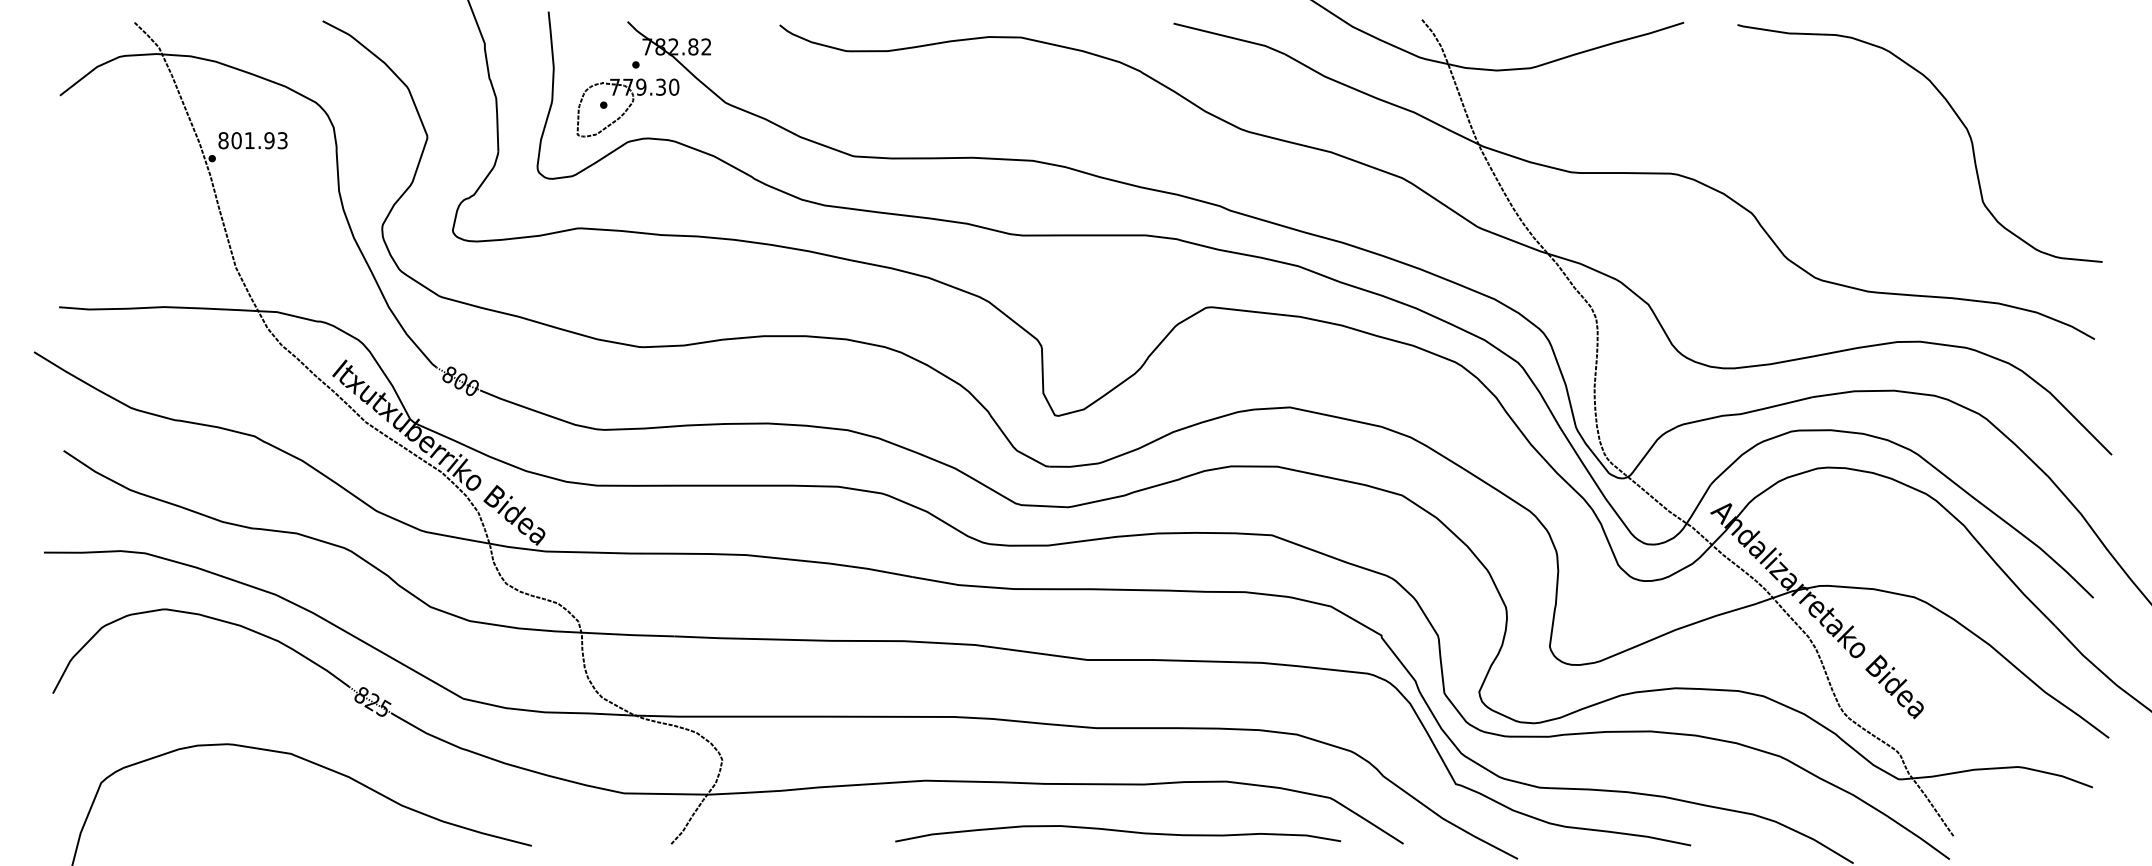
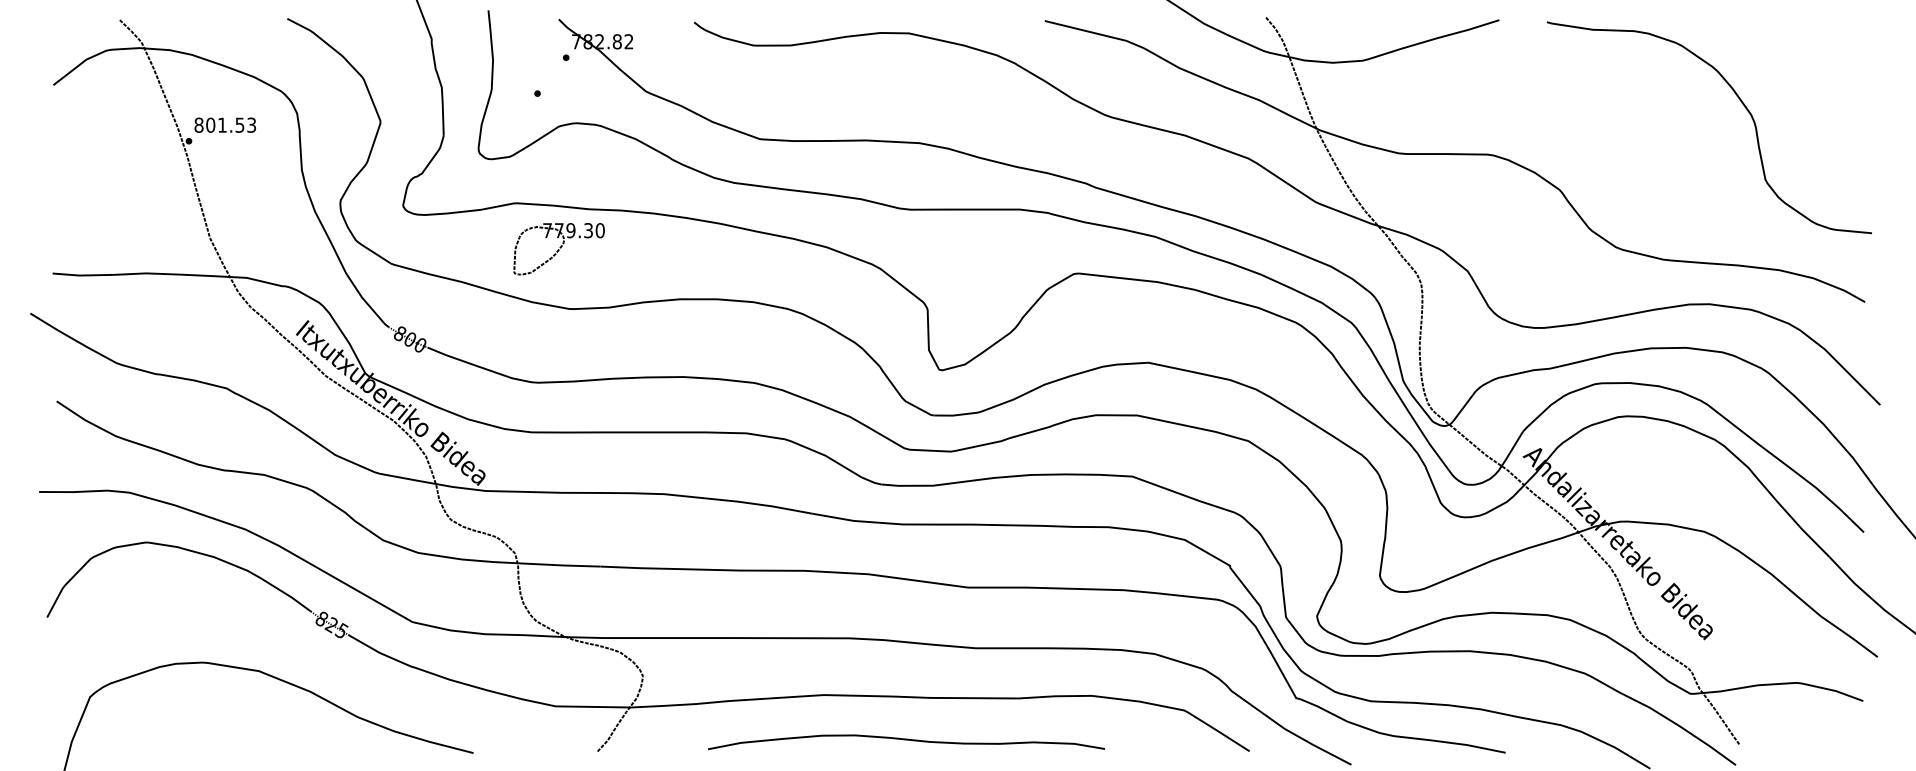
part: (627, 108) -> (558, 249), moved
text: (268, 139) -> (239, 124), 801.93 -> 801.53
curve: (1118, 831) -> (906, 740), moved

